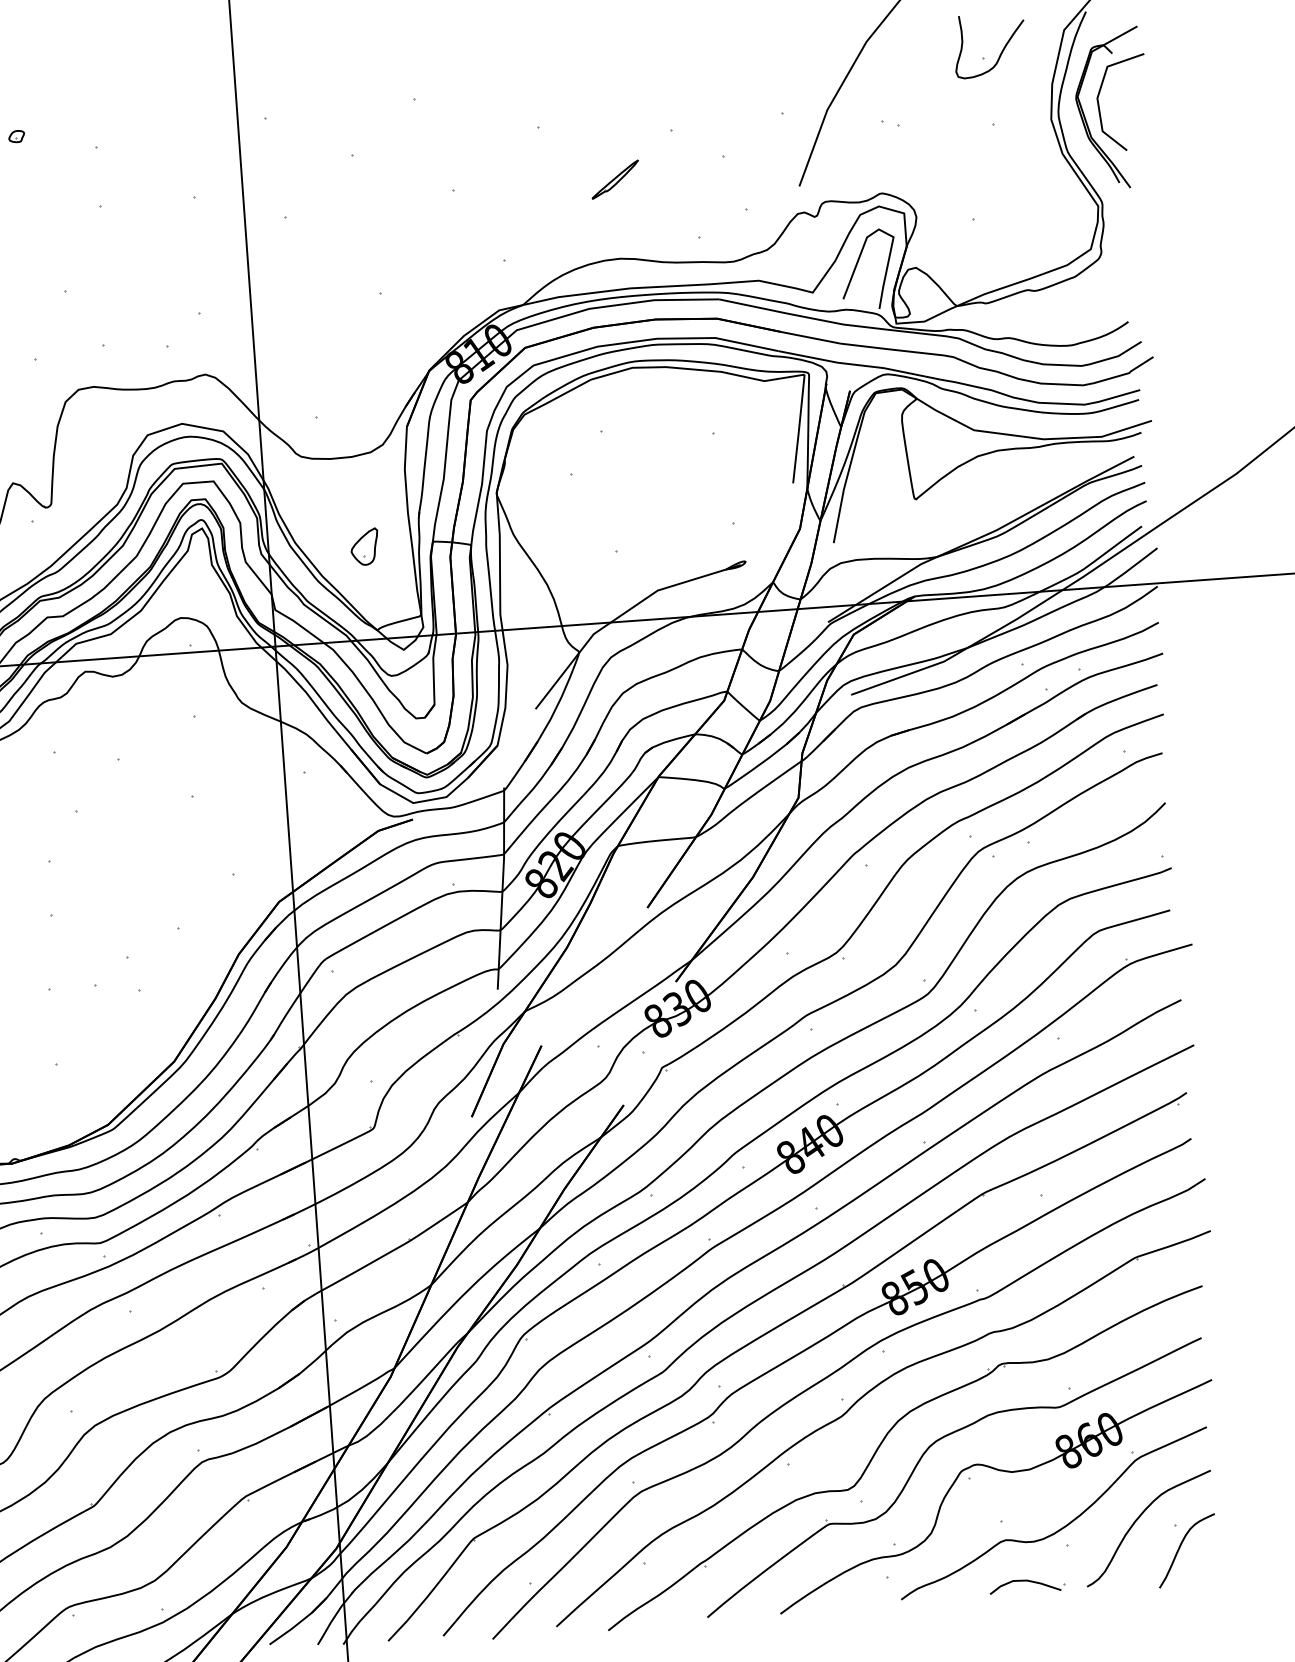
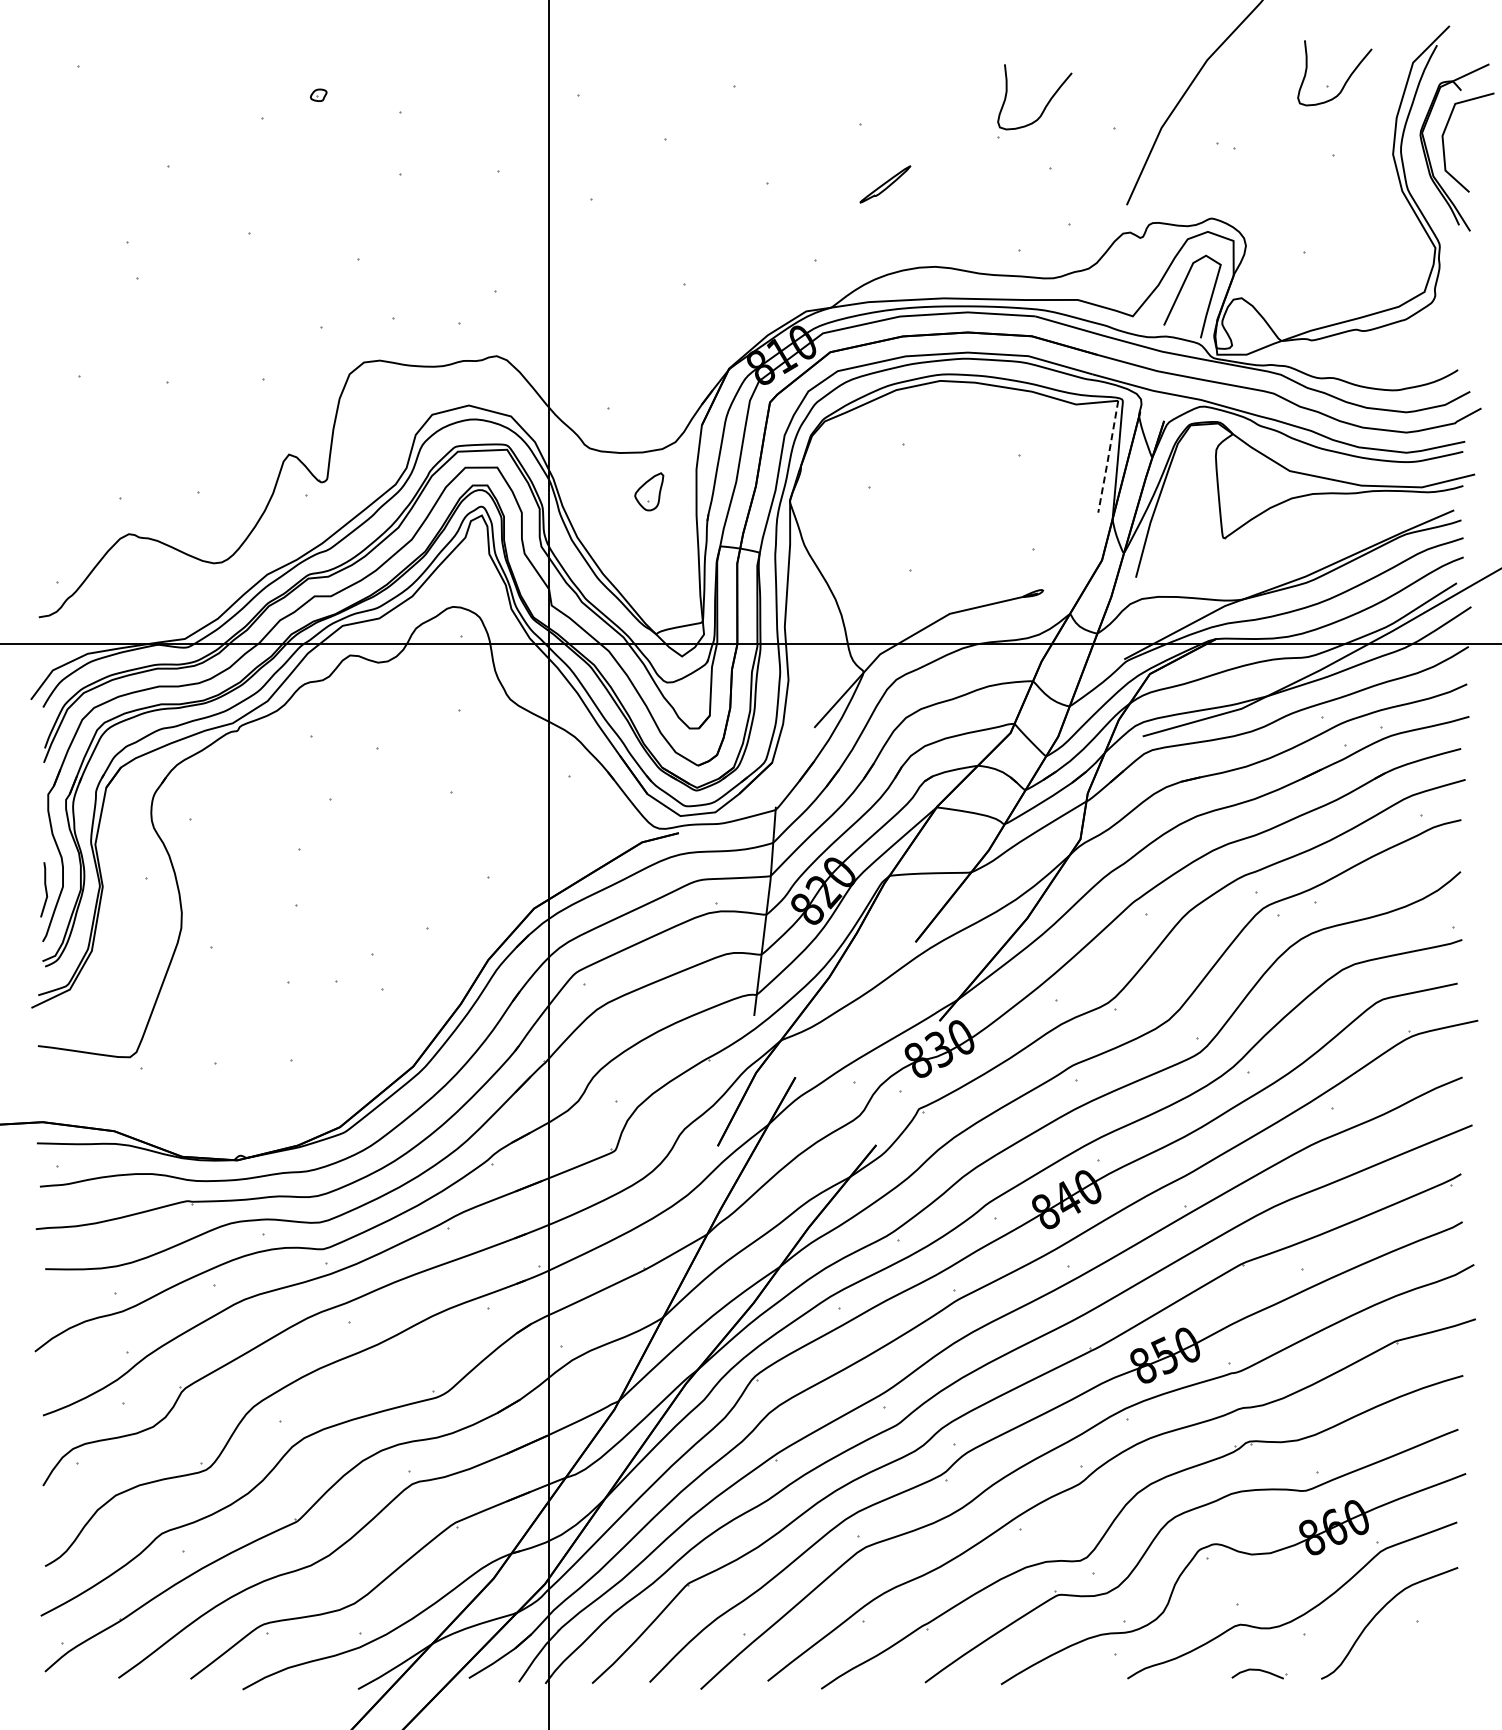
curve: (714, 96) -> (1045, 105), added
part: (615, 179) -> (885, 184), moved
line: (799, 429) -> (1108, 457), solid -> dashed
part: (365, 546) -> (649, 491), moved
curve: (1180, 1548) -> (1420, 1646), removed
part: (1027, 1585) -> (1259, 1673), size x0.7

